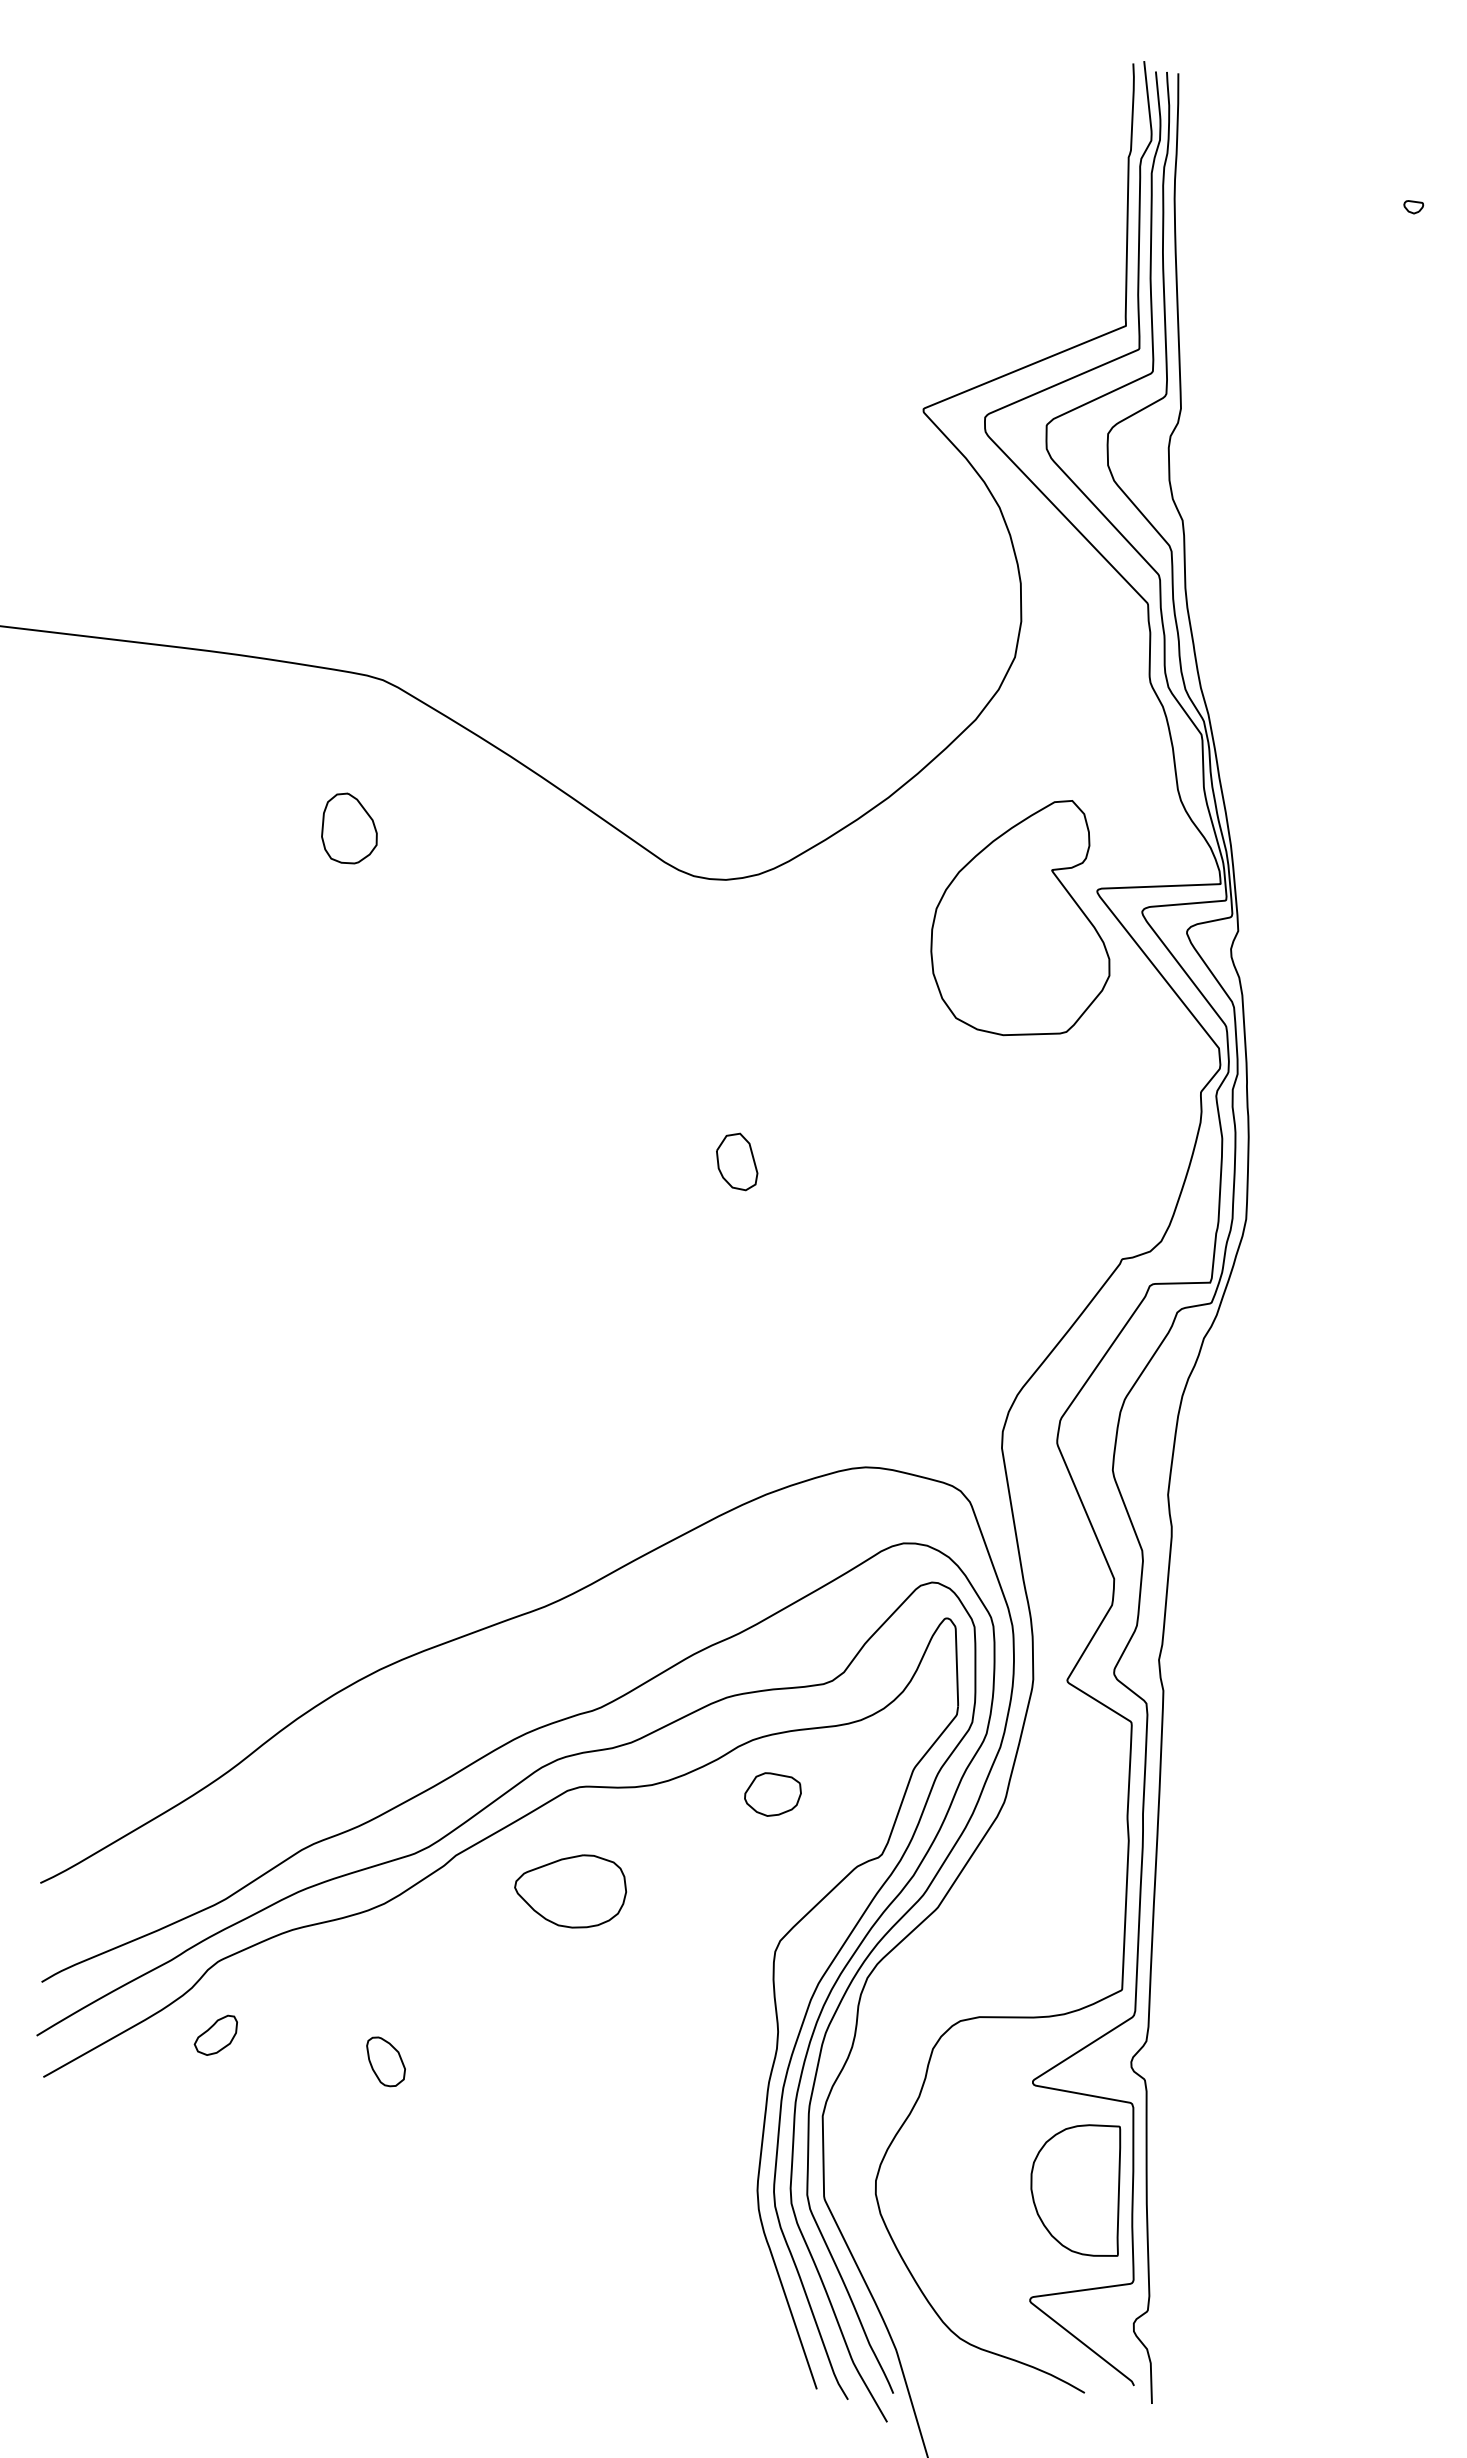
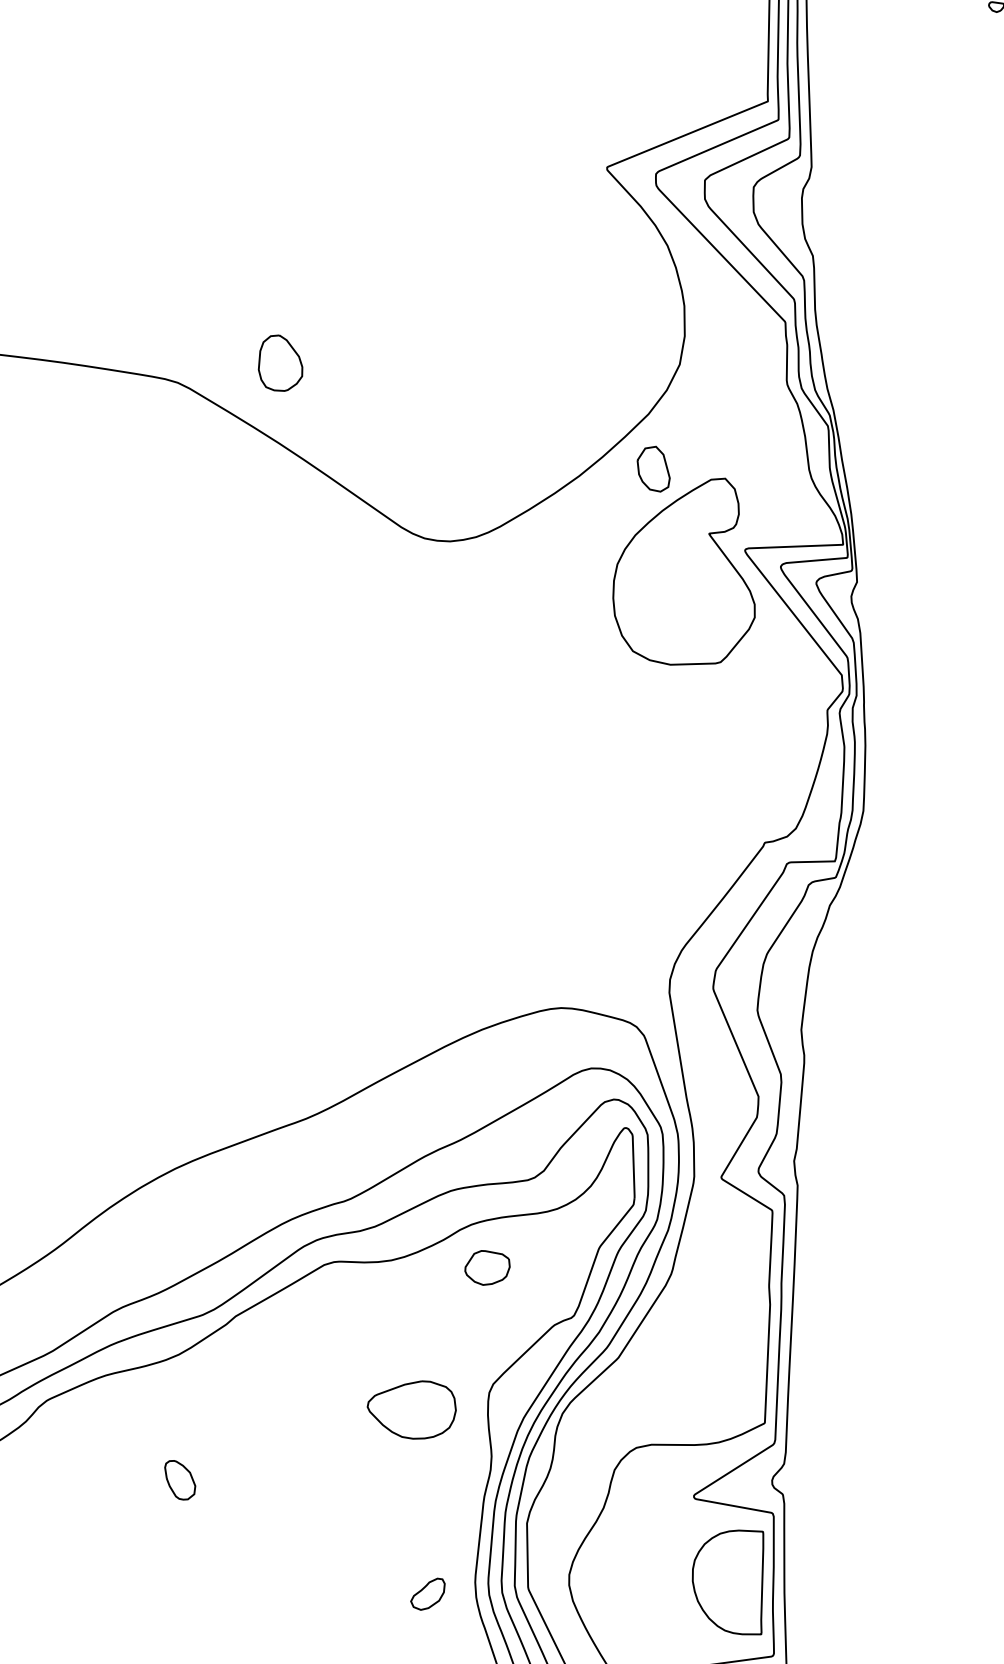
part: (349, 828) -> (280, 363), moved
part: (737, 1161) -> (653, 468), moved
part: (570, 1891) -> (411, 1410), moved
part: (215, 2034) -> (427, 1593), moved

